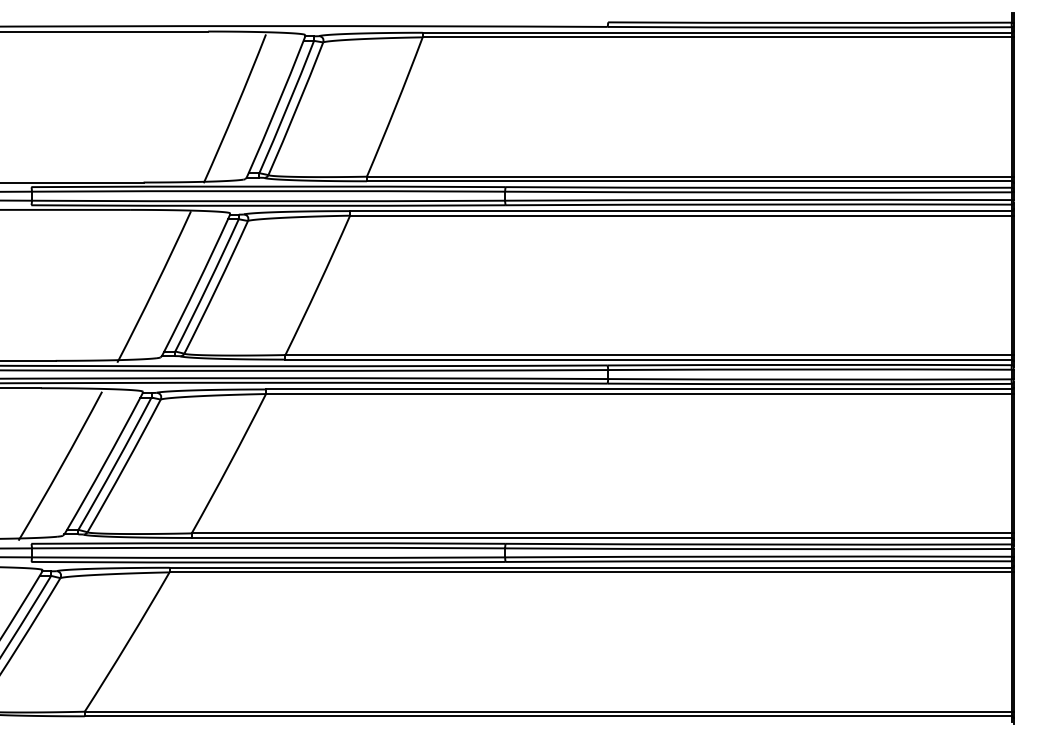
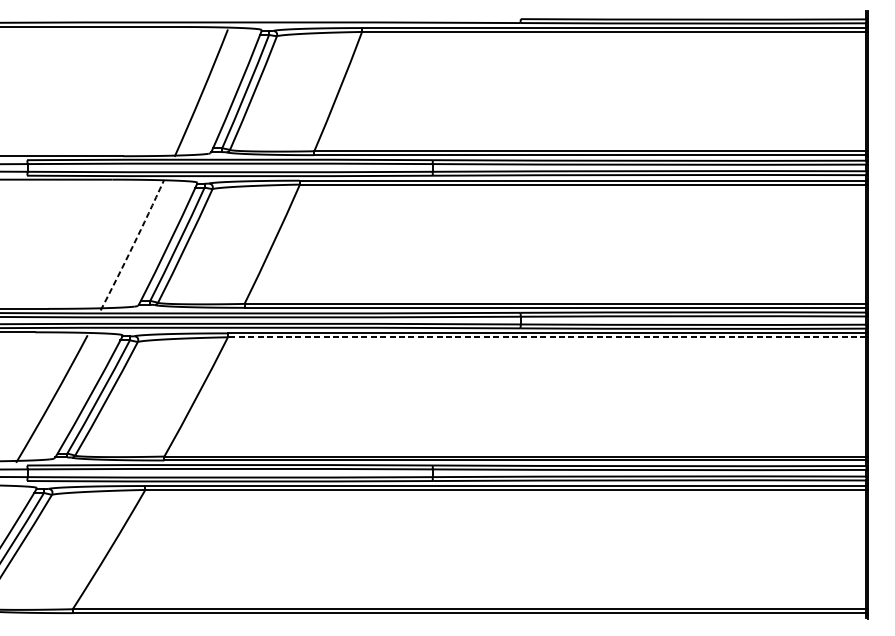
arc: (155, 287) -> (133, 246), solid -> dashed
line: (638, 394) -> (546, 337), solid -> dashed

